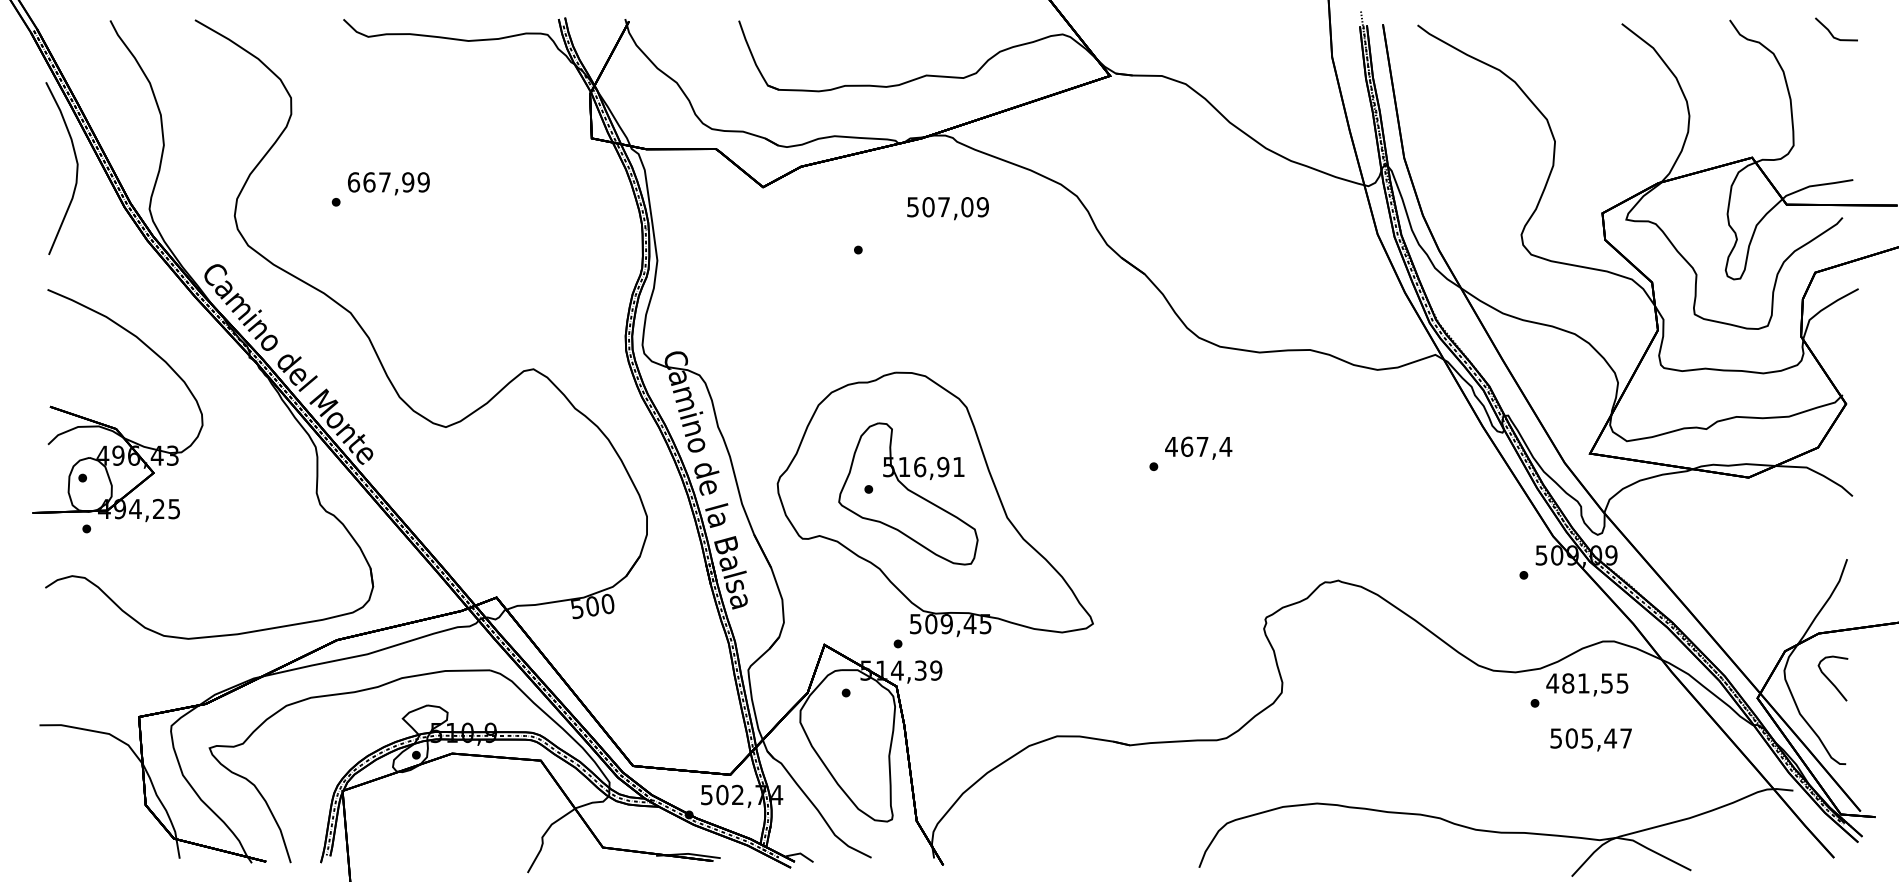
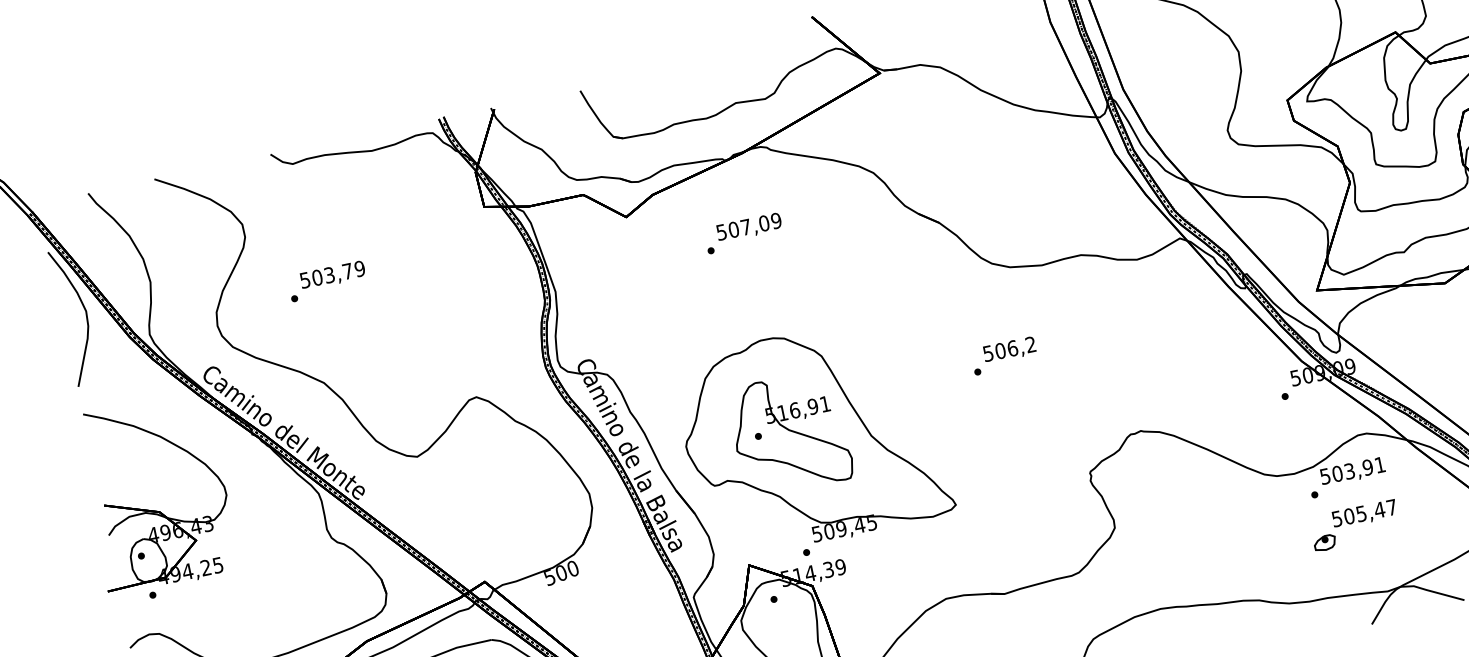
text: (380, 182) -> (326, 276), 667,99 -> 503,79
text: (947, 208) -> (748, 227), moved
text: (1198, 446) -> (1009, 348), 467,4 -> 506,2
text: (1587, 683) -> (1352, 470), 481,55 -> 503,91
part: (1535, 764) -> (1325, 542), added

